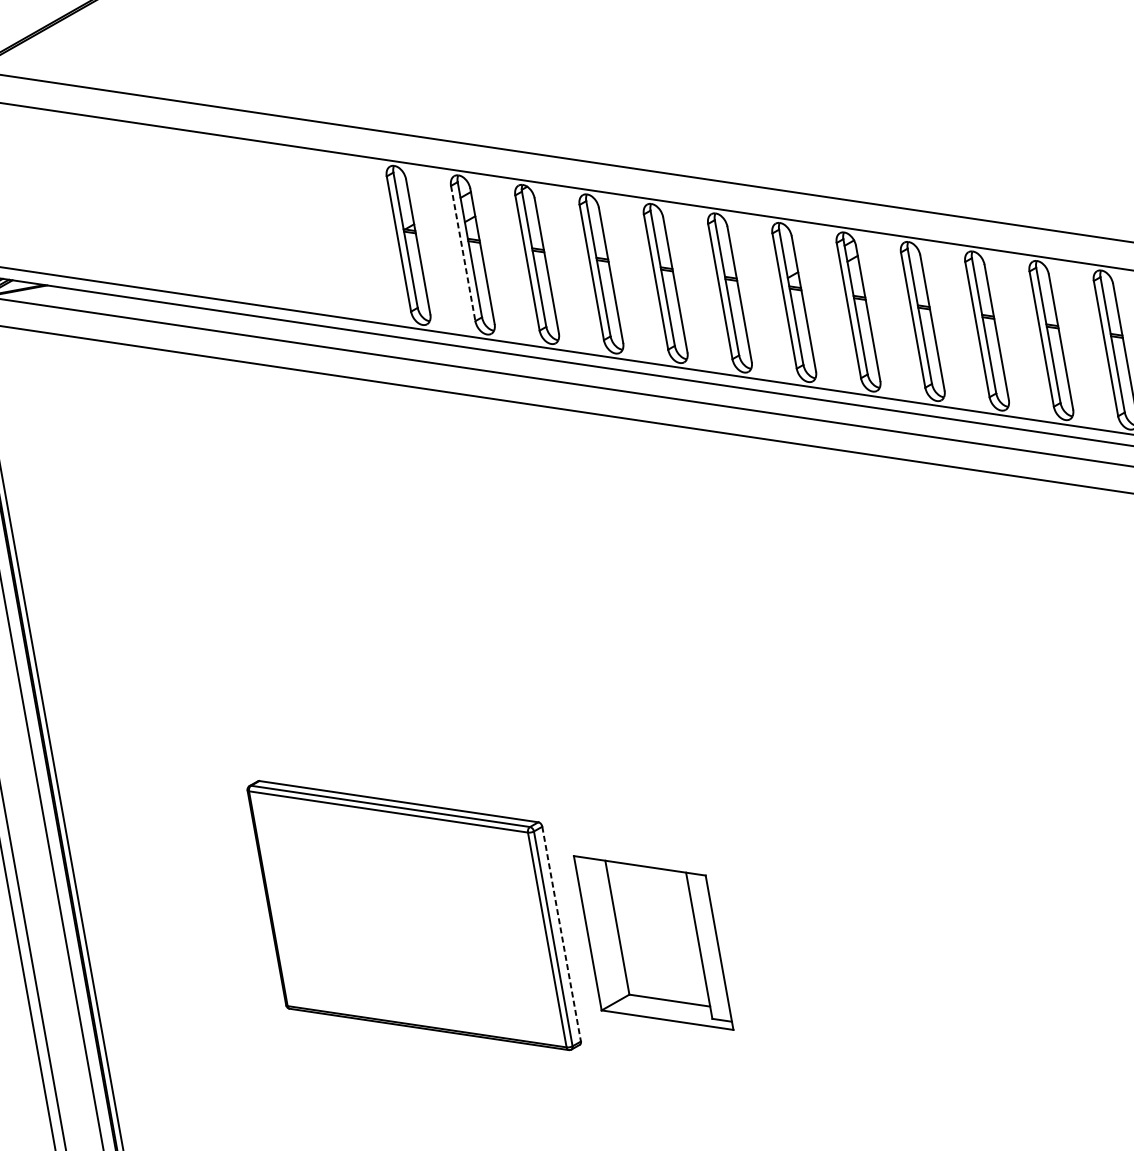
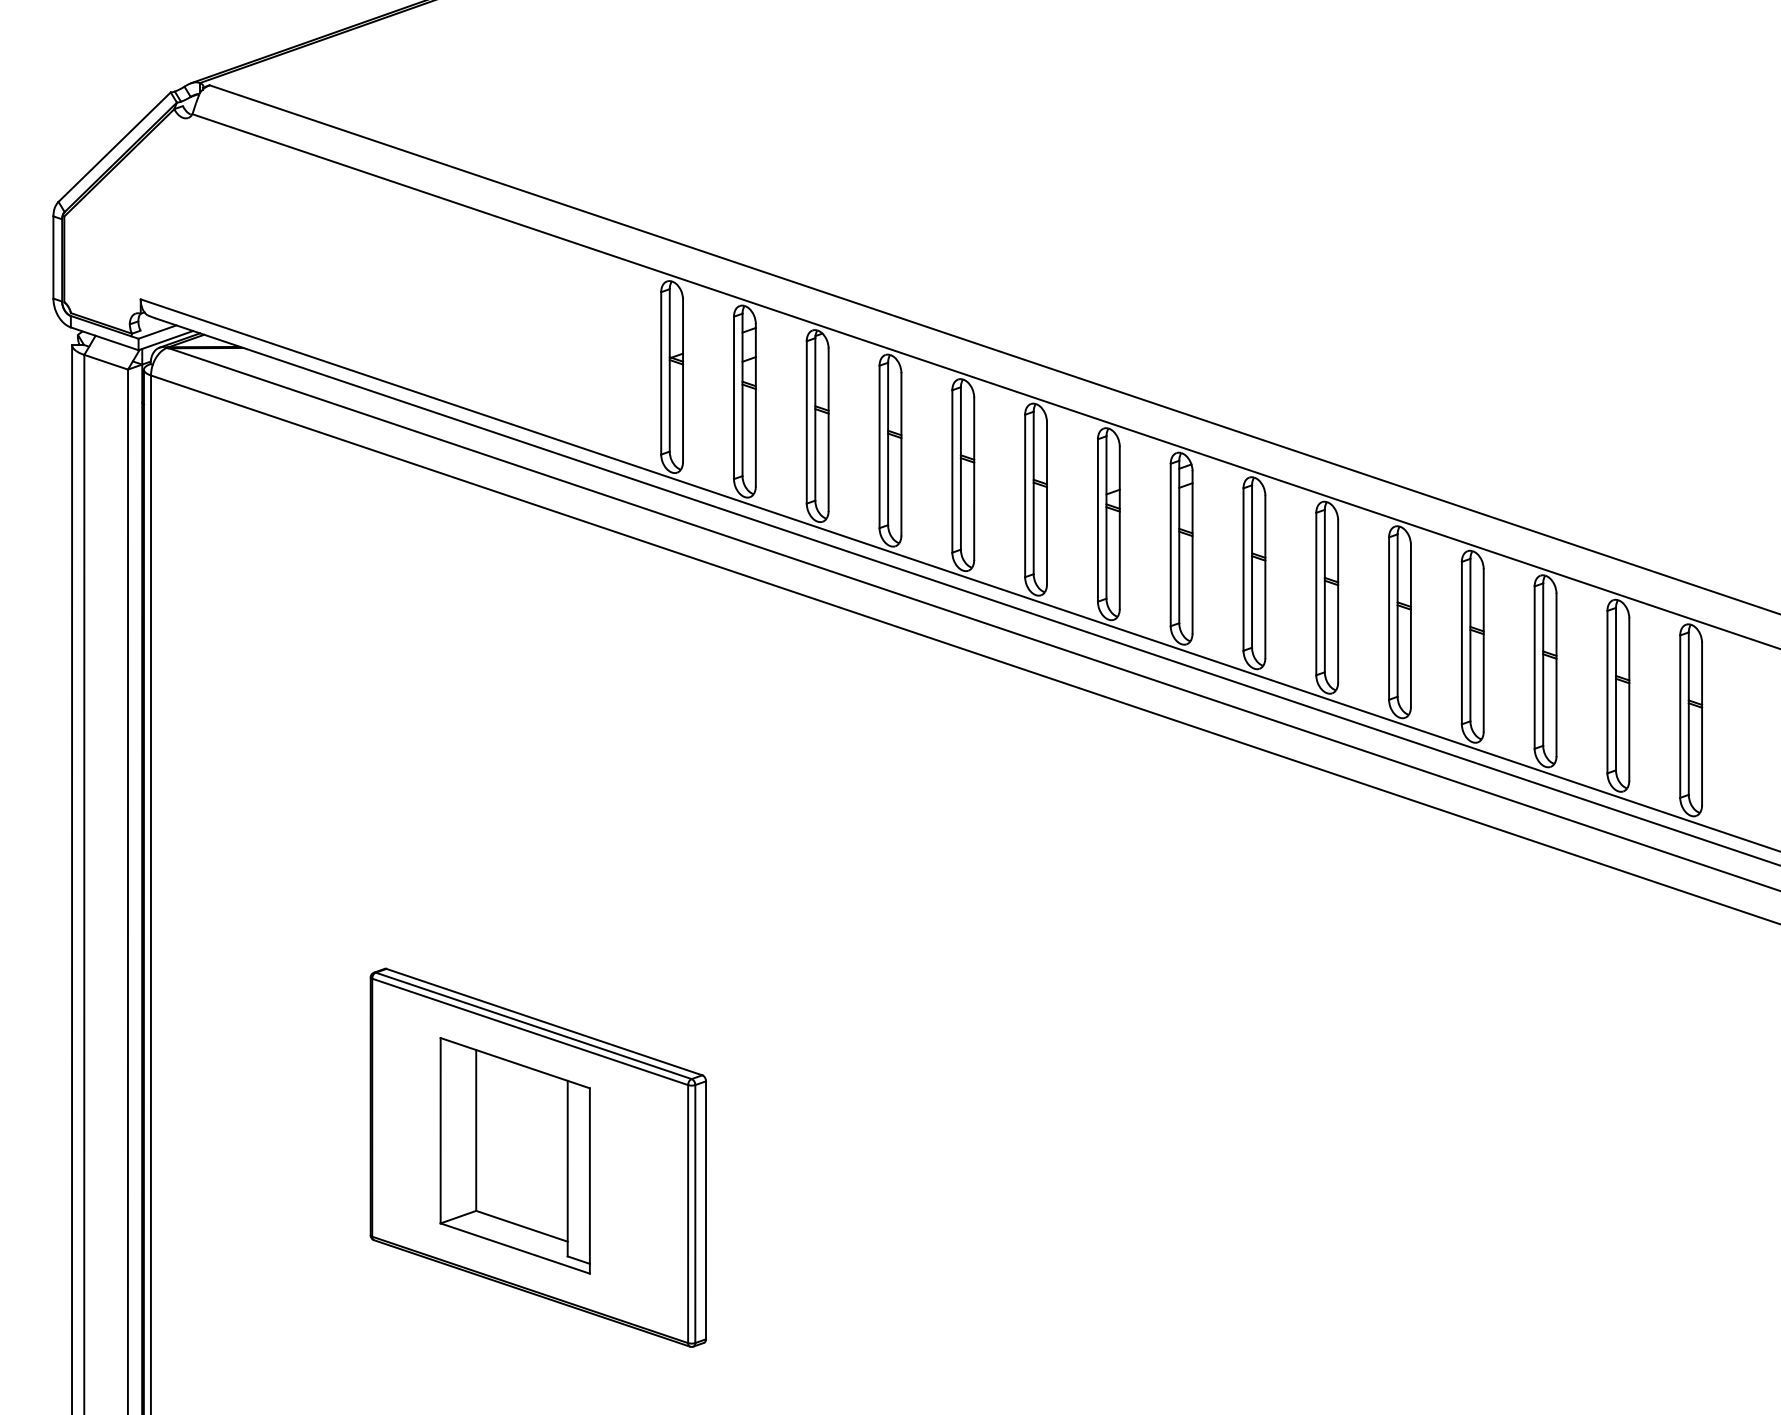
line: (463, 253) -> (734, 398), dashed -> solid
line: (562, 934) -> (706, 1210), dashed -> solid
part: (652, 942) -> (514, 1155), moved

